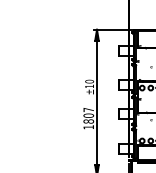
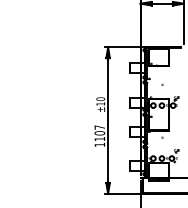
text: (88, 120) -> (99, 138), 1807 -> 1107

